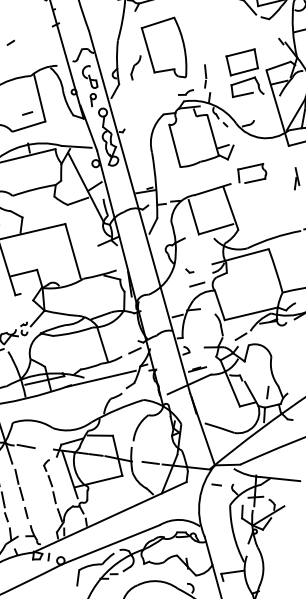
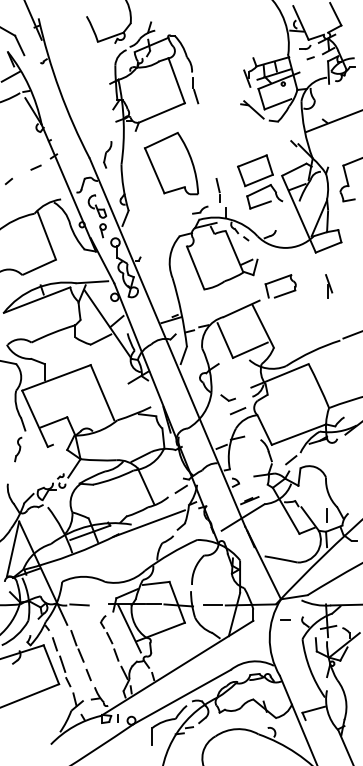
part: (135, 67) -> (107, 154), moved
line: (27, 113) -> (35, 167), moved
part: (189, 270) -> (227, 397), size x1.67

